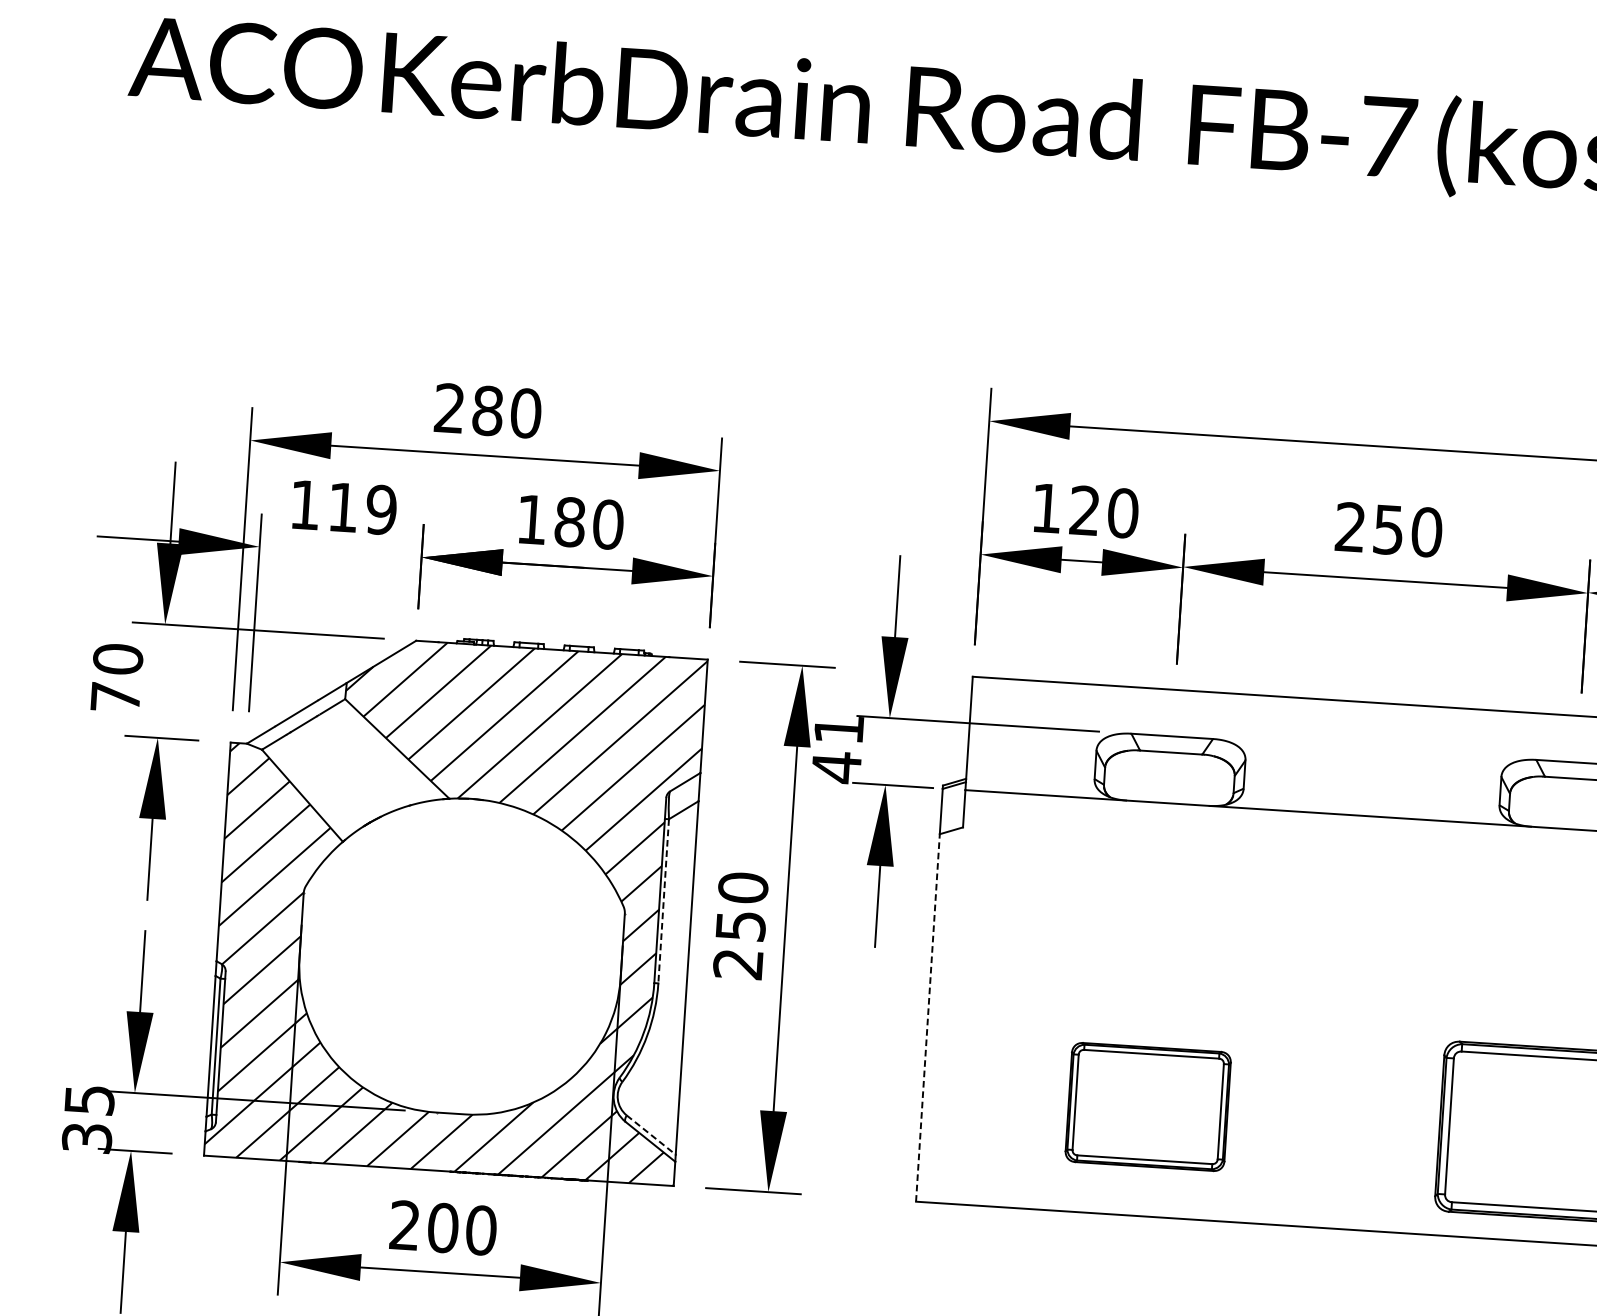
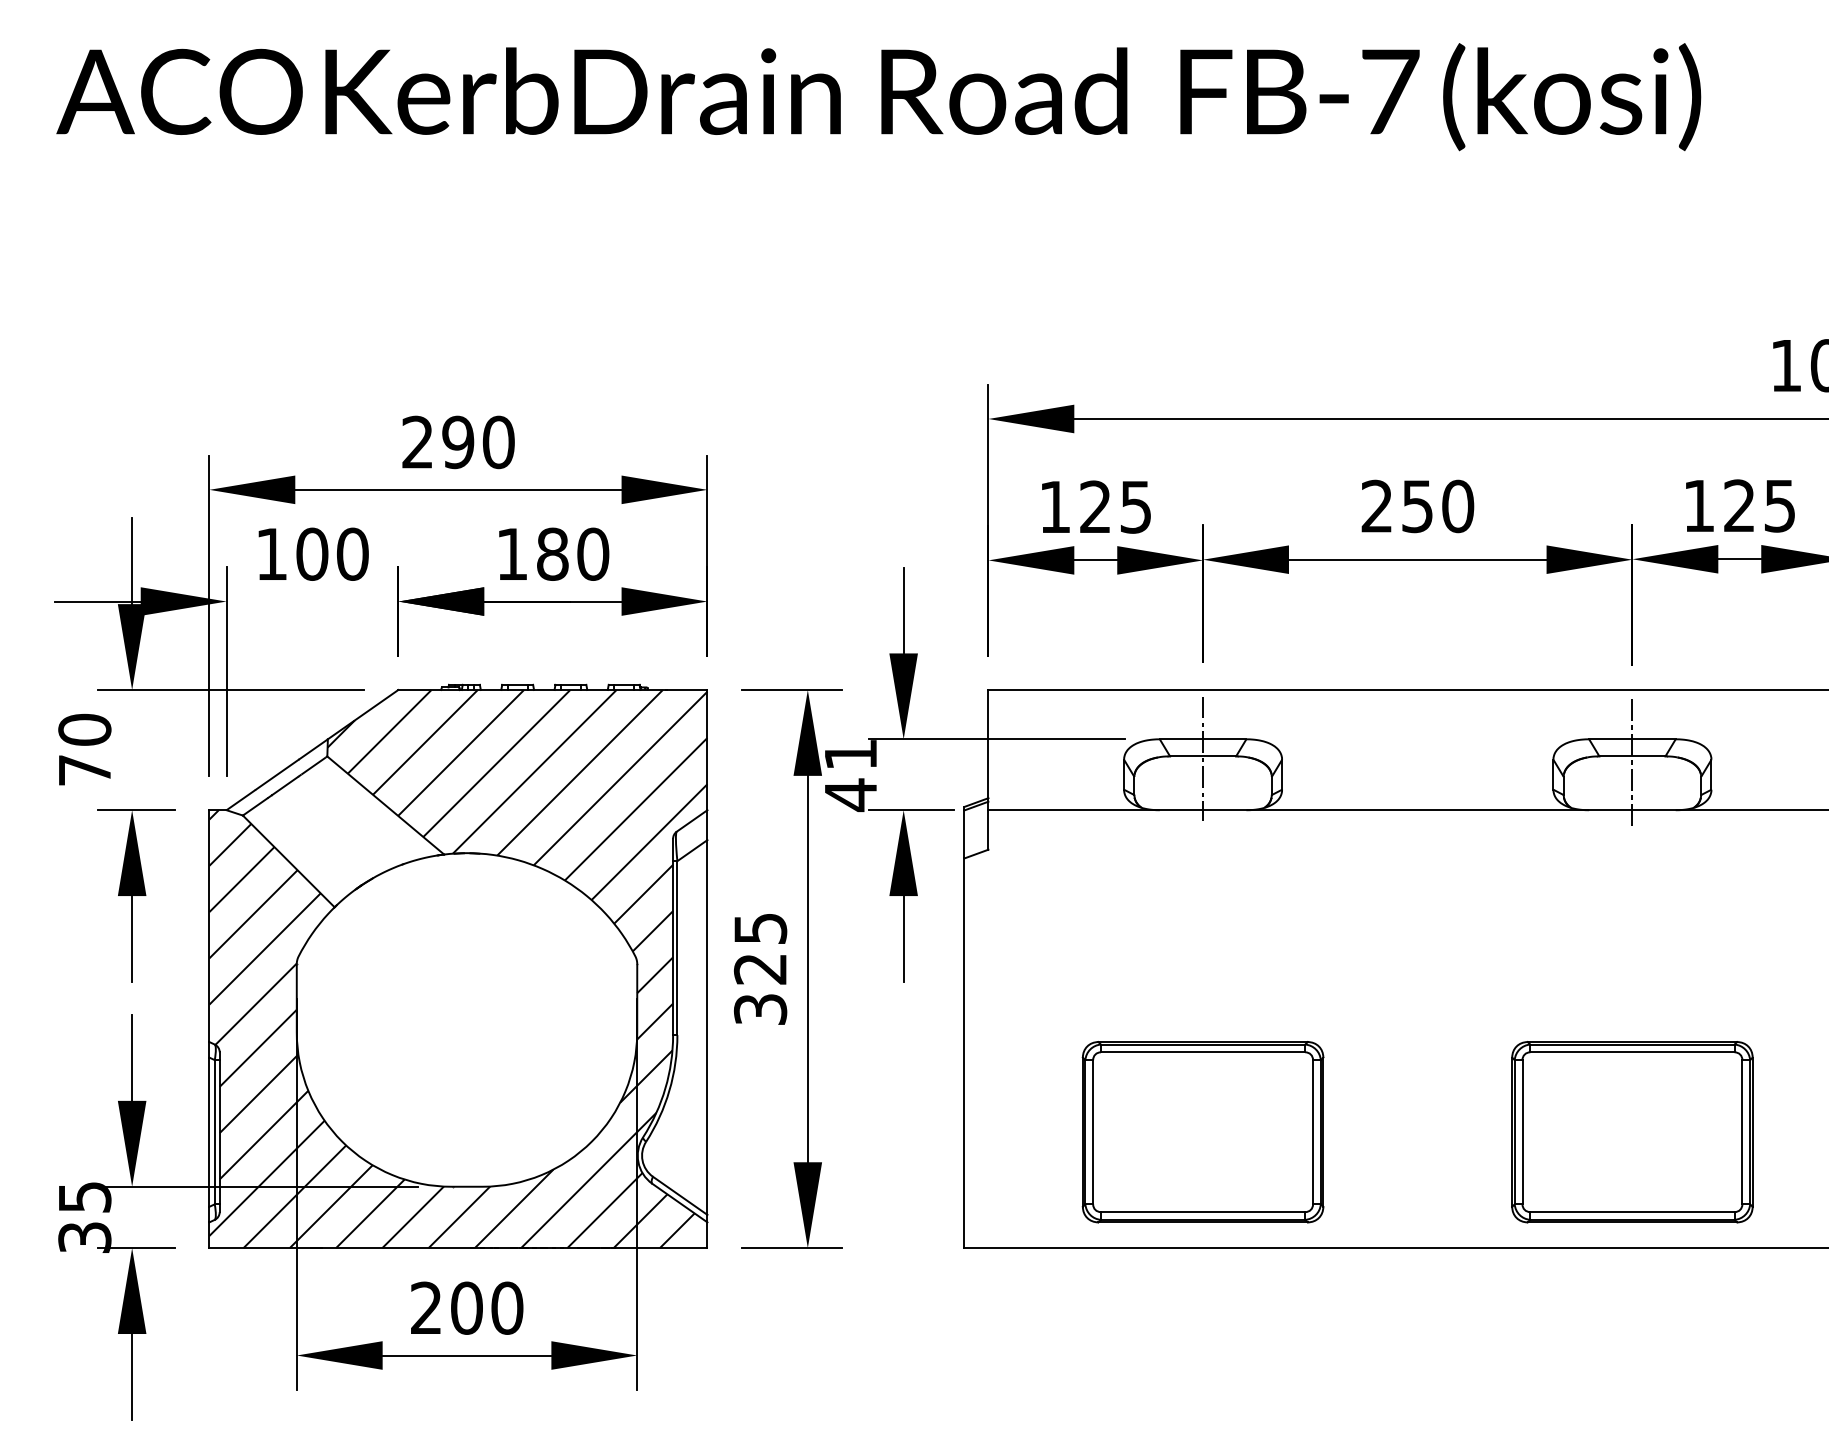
text: (488, 411) -> (458, 442), 280 -> 290
text: (362, 508) -> (332, 553), 119 -> 100
text: (1123, 512) -> (1136, 506), 120 -> 125
line: (1171, 754) -> (1203, 758), added
line: (1575, 784) -> (1632, 762), added
line: (663, 901) -> (677, 948), dashed -> solid
text: (740, 925) -> (760, 968), 250 -> 325
line: (928, 1018) -> (964, 1053), dashed -> solid
part: (1147, 1107) -> (1202, 1132), size x1.43
line: (651, 1135) -> (680, 1196), dashed -> solid

